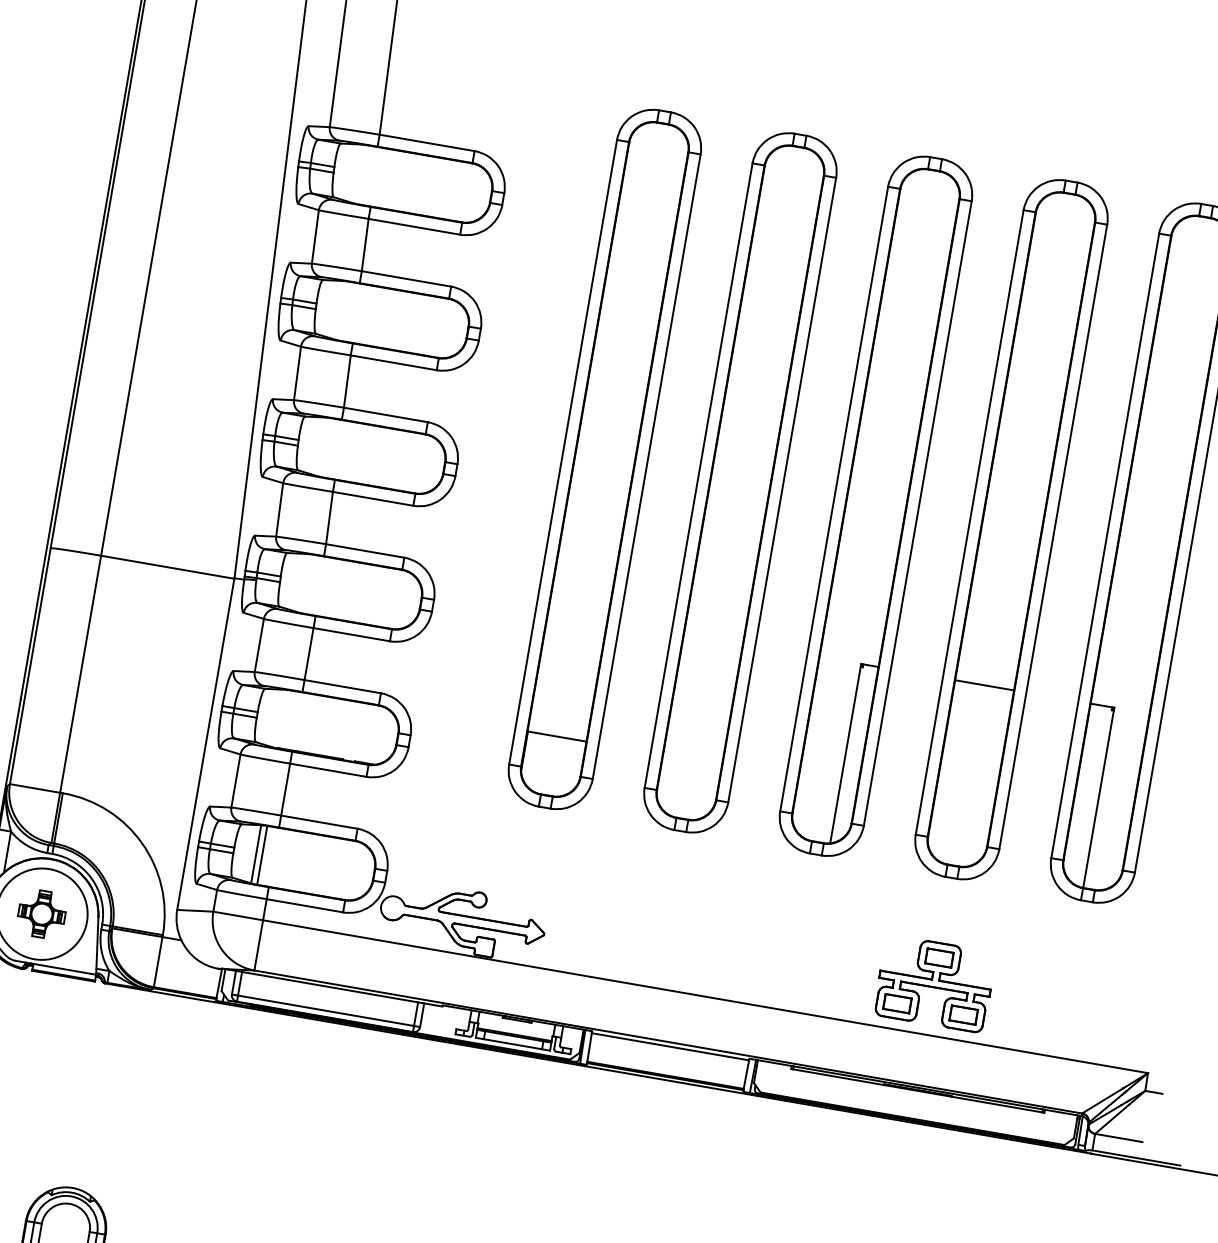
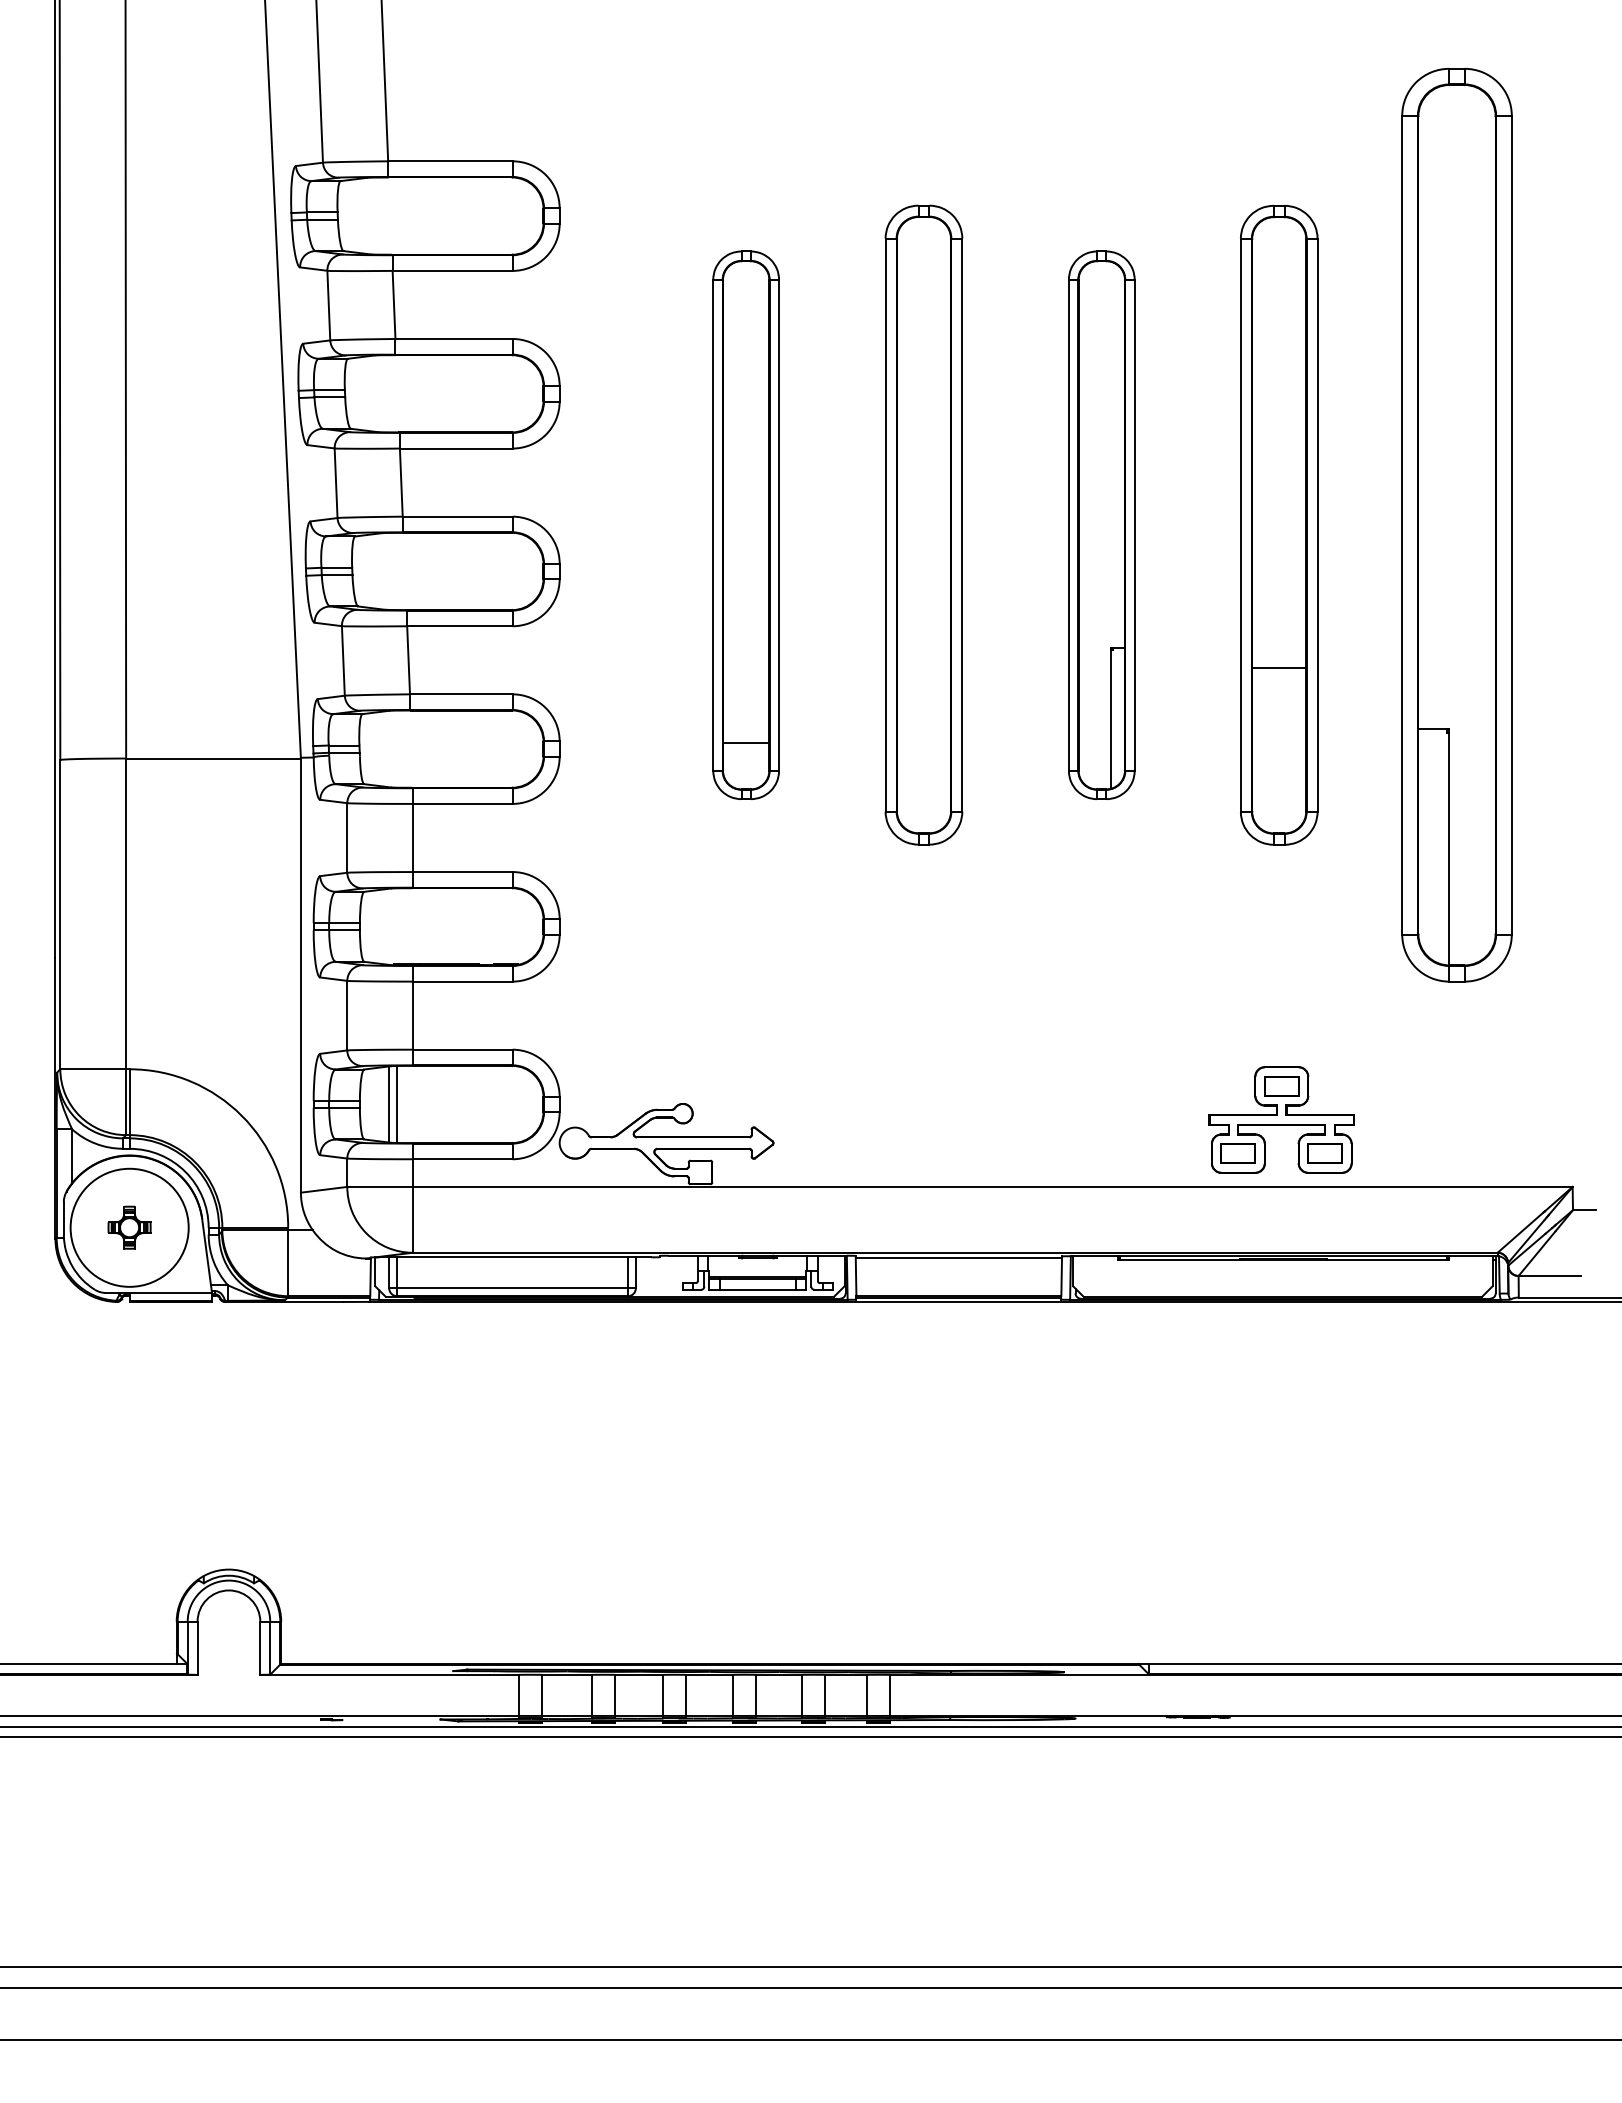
part: (604, 459) -> (745, 525), size x0.6
part: (740, 482) -> (923, 524), size x0.7
part: (875, 506) -> (1101, 525), size x0.6
part: (1010, 529) -> (1278, 525), size x0.7
part: (41, 913) -> (129, 1227), size x0.7

